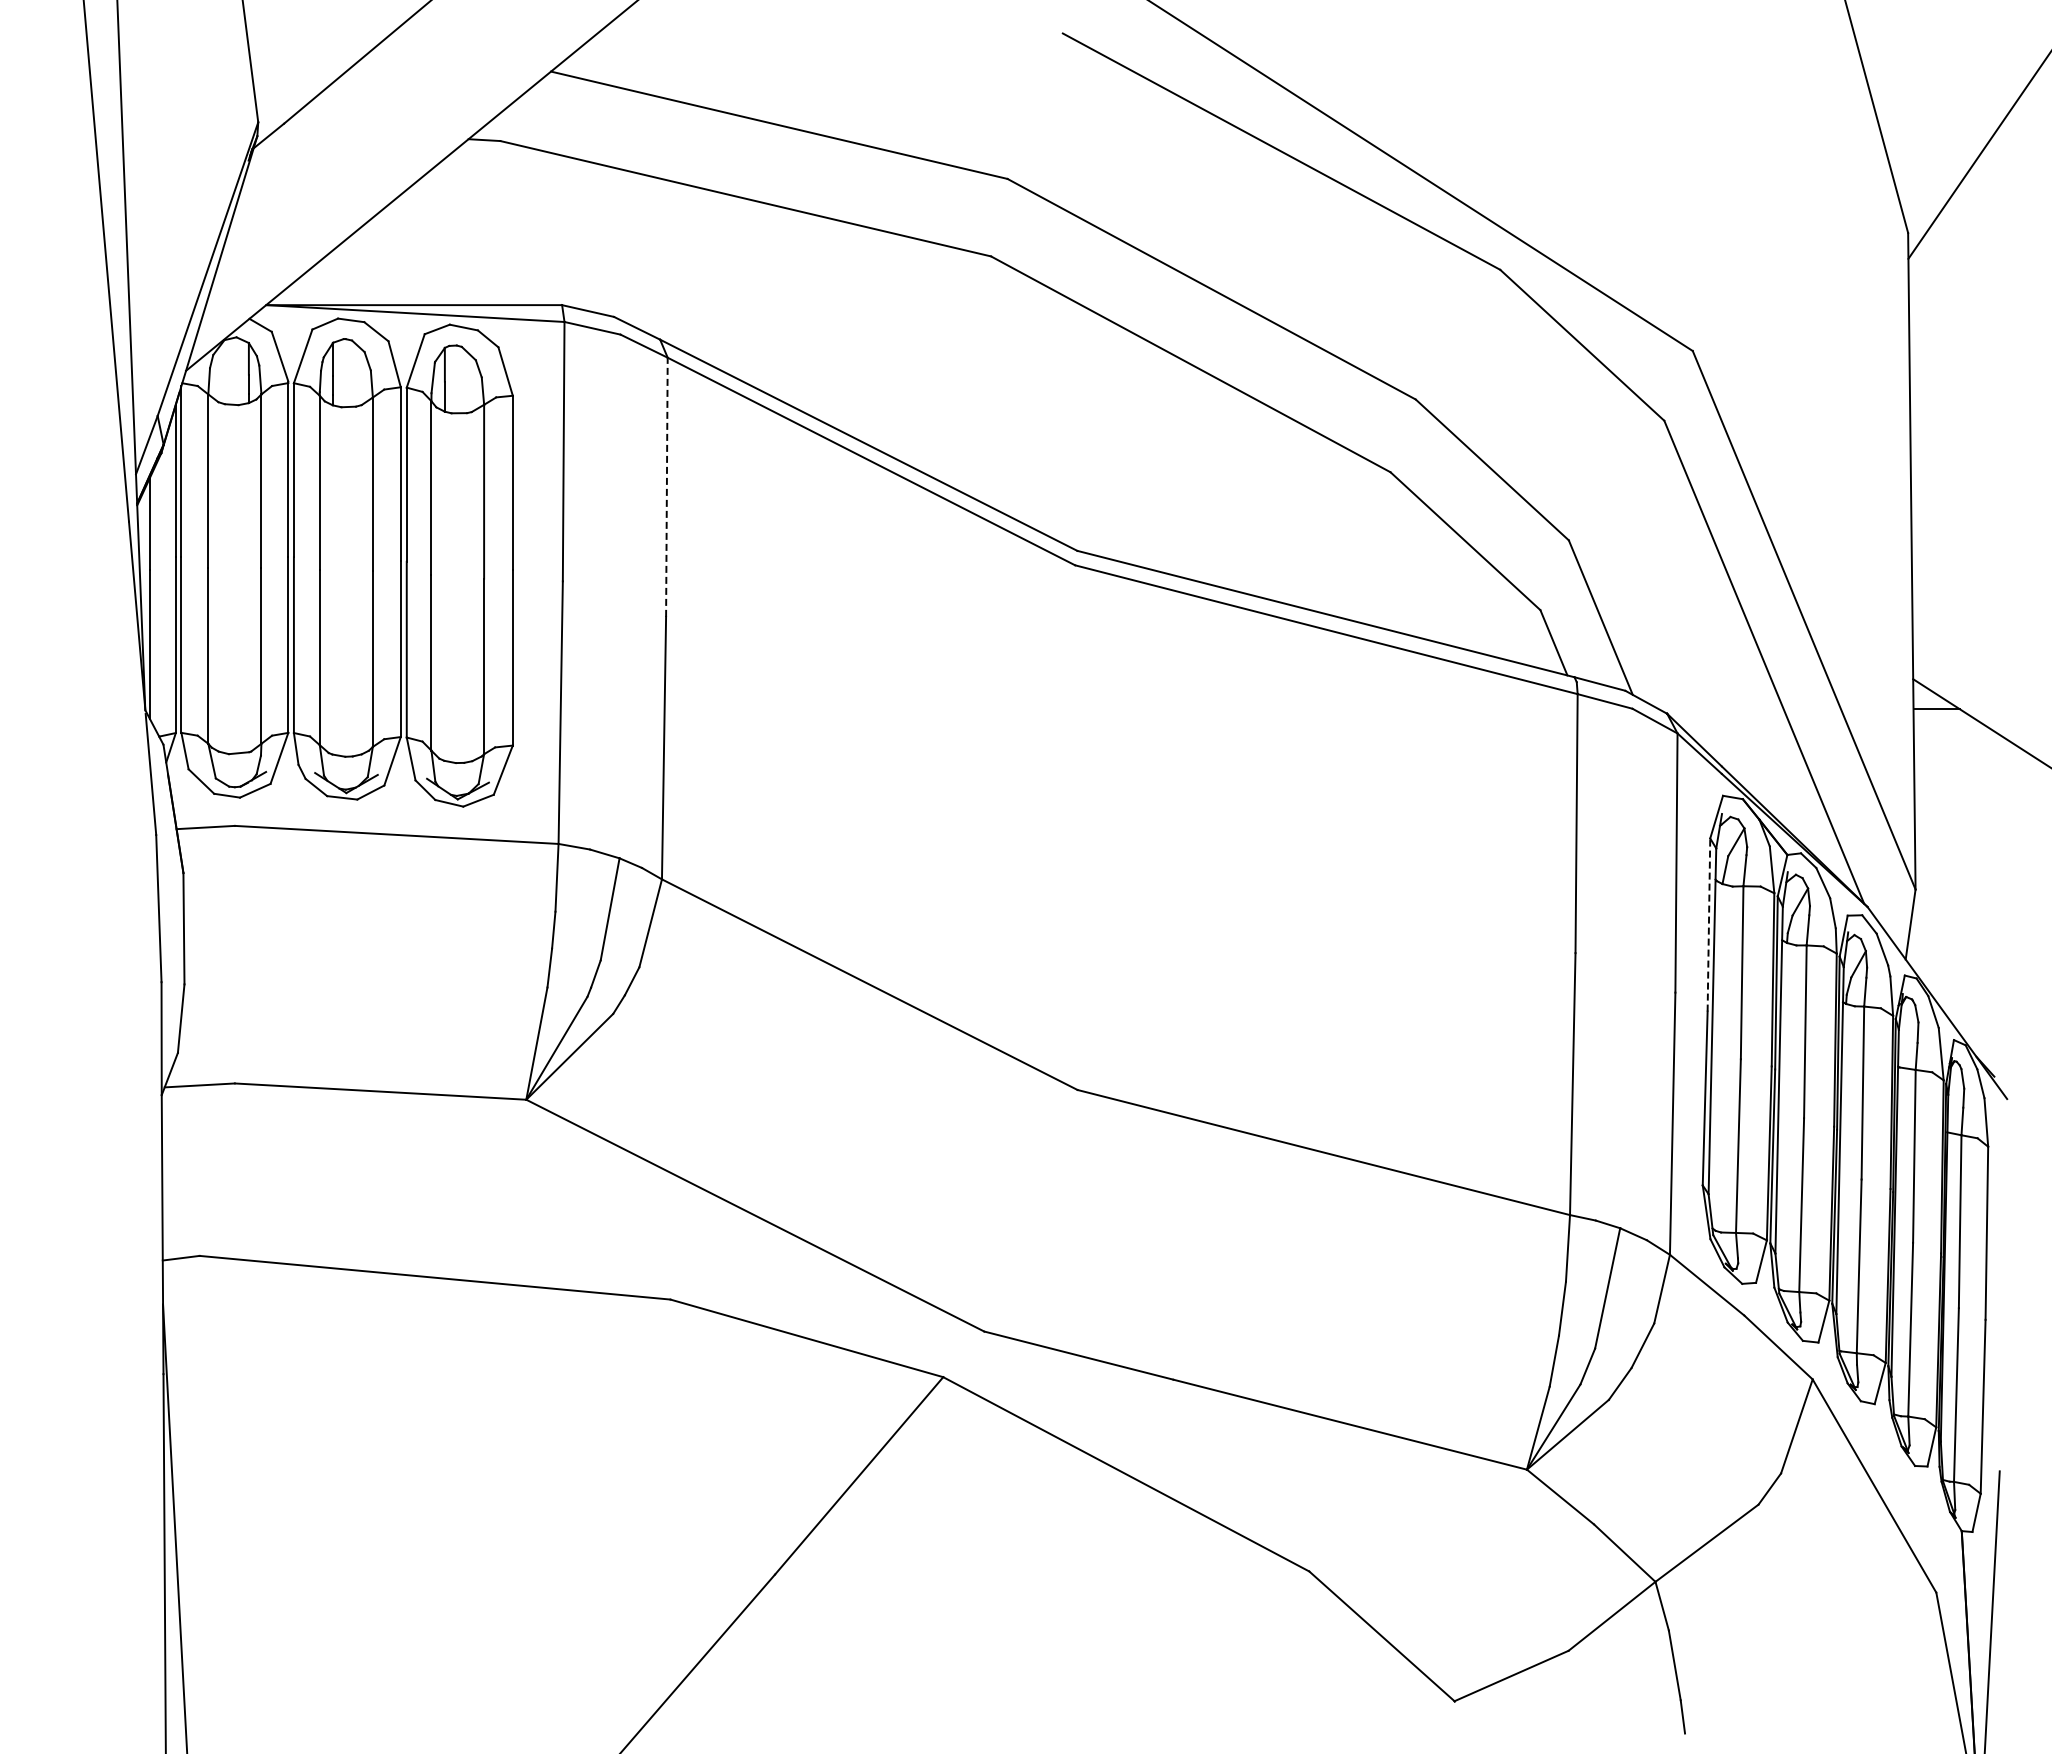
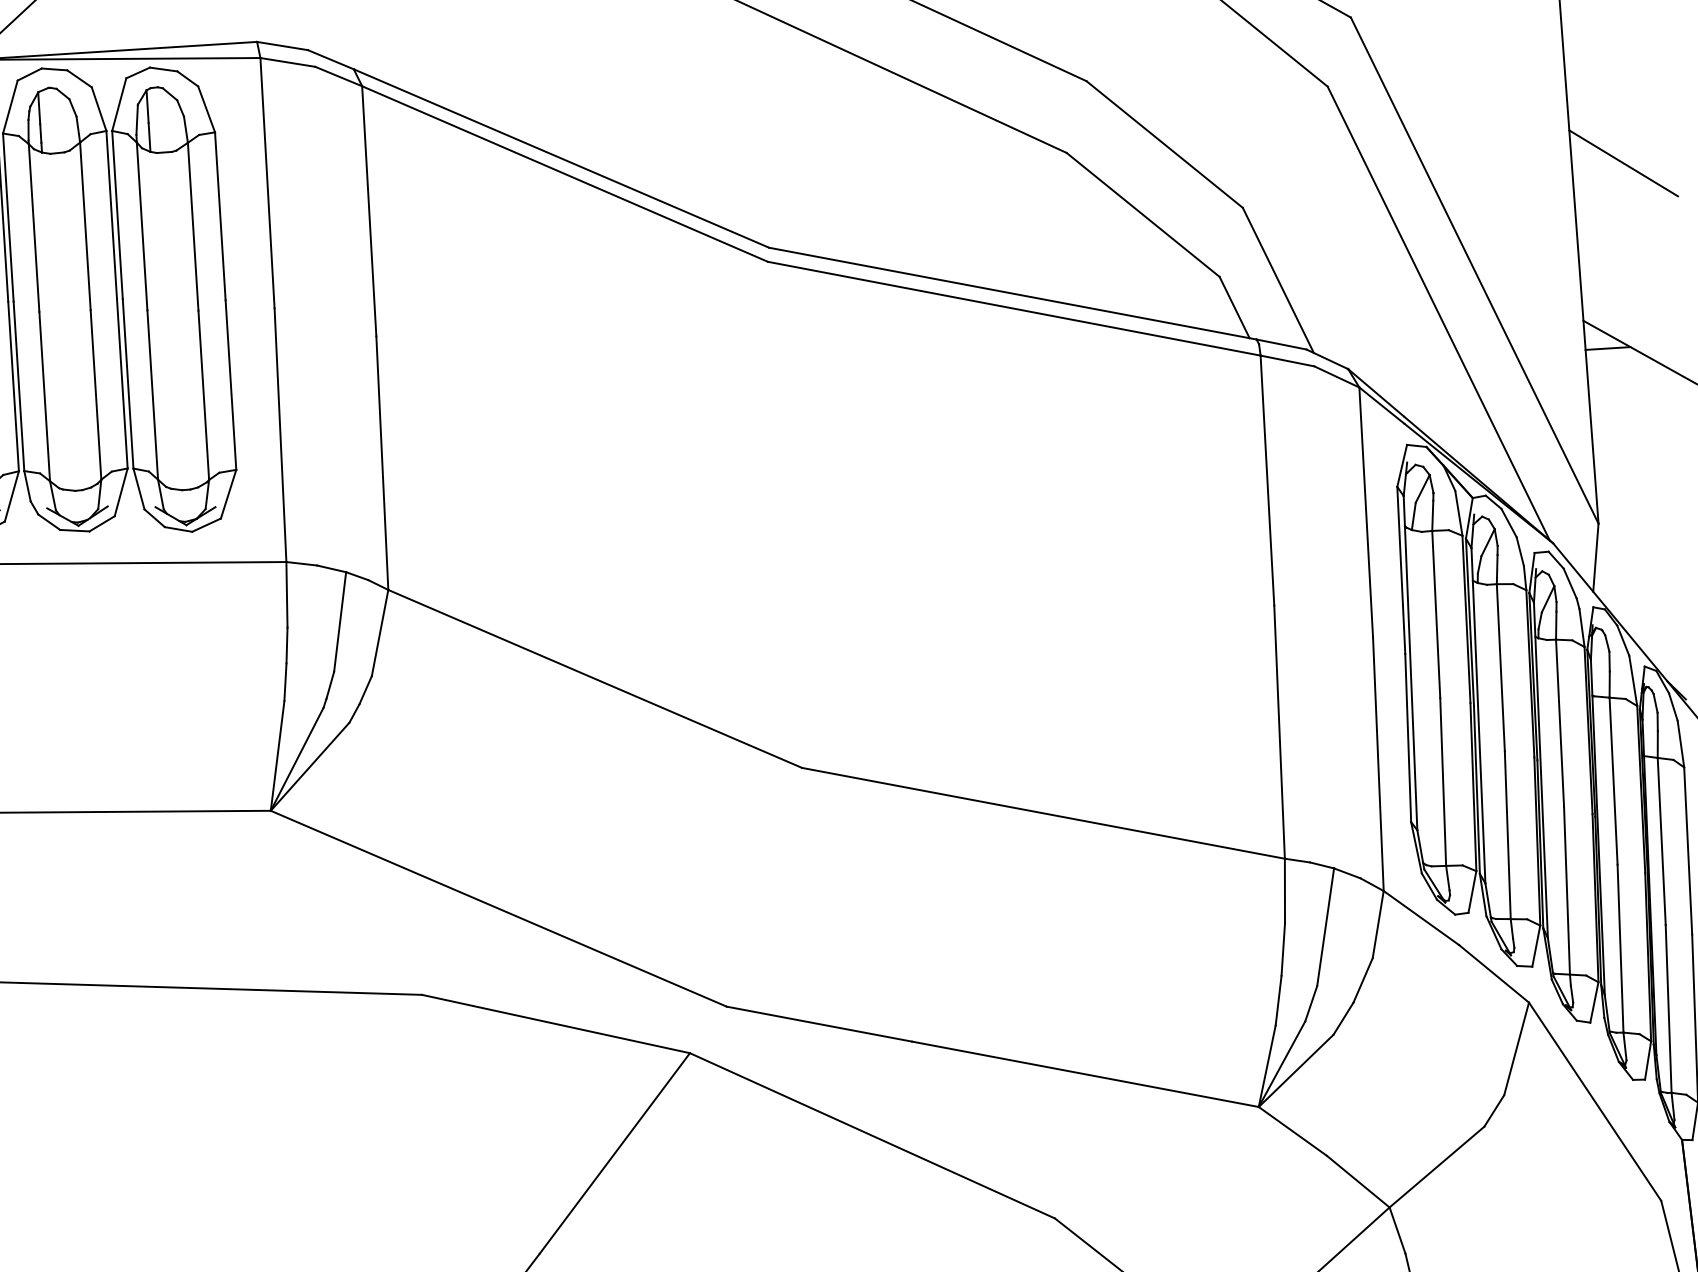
line: (666, 487) -> (368, 211), dashed -> solid
line: (1964, 518) -> (1623, 162), added
line: (1708, 925) -> (1400, 570), dashed -> solid

